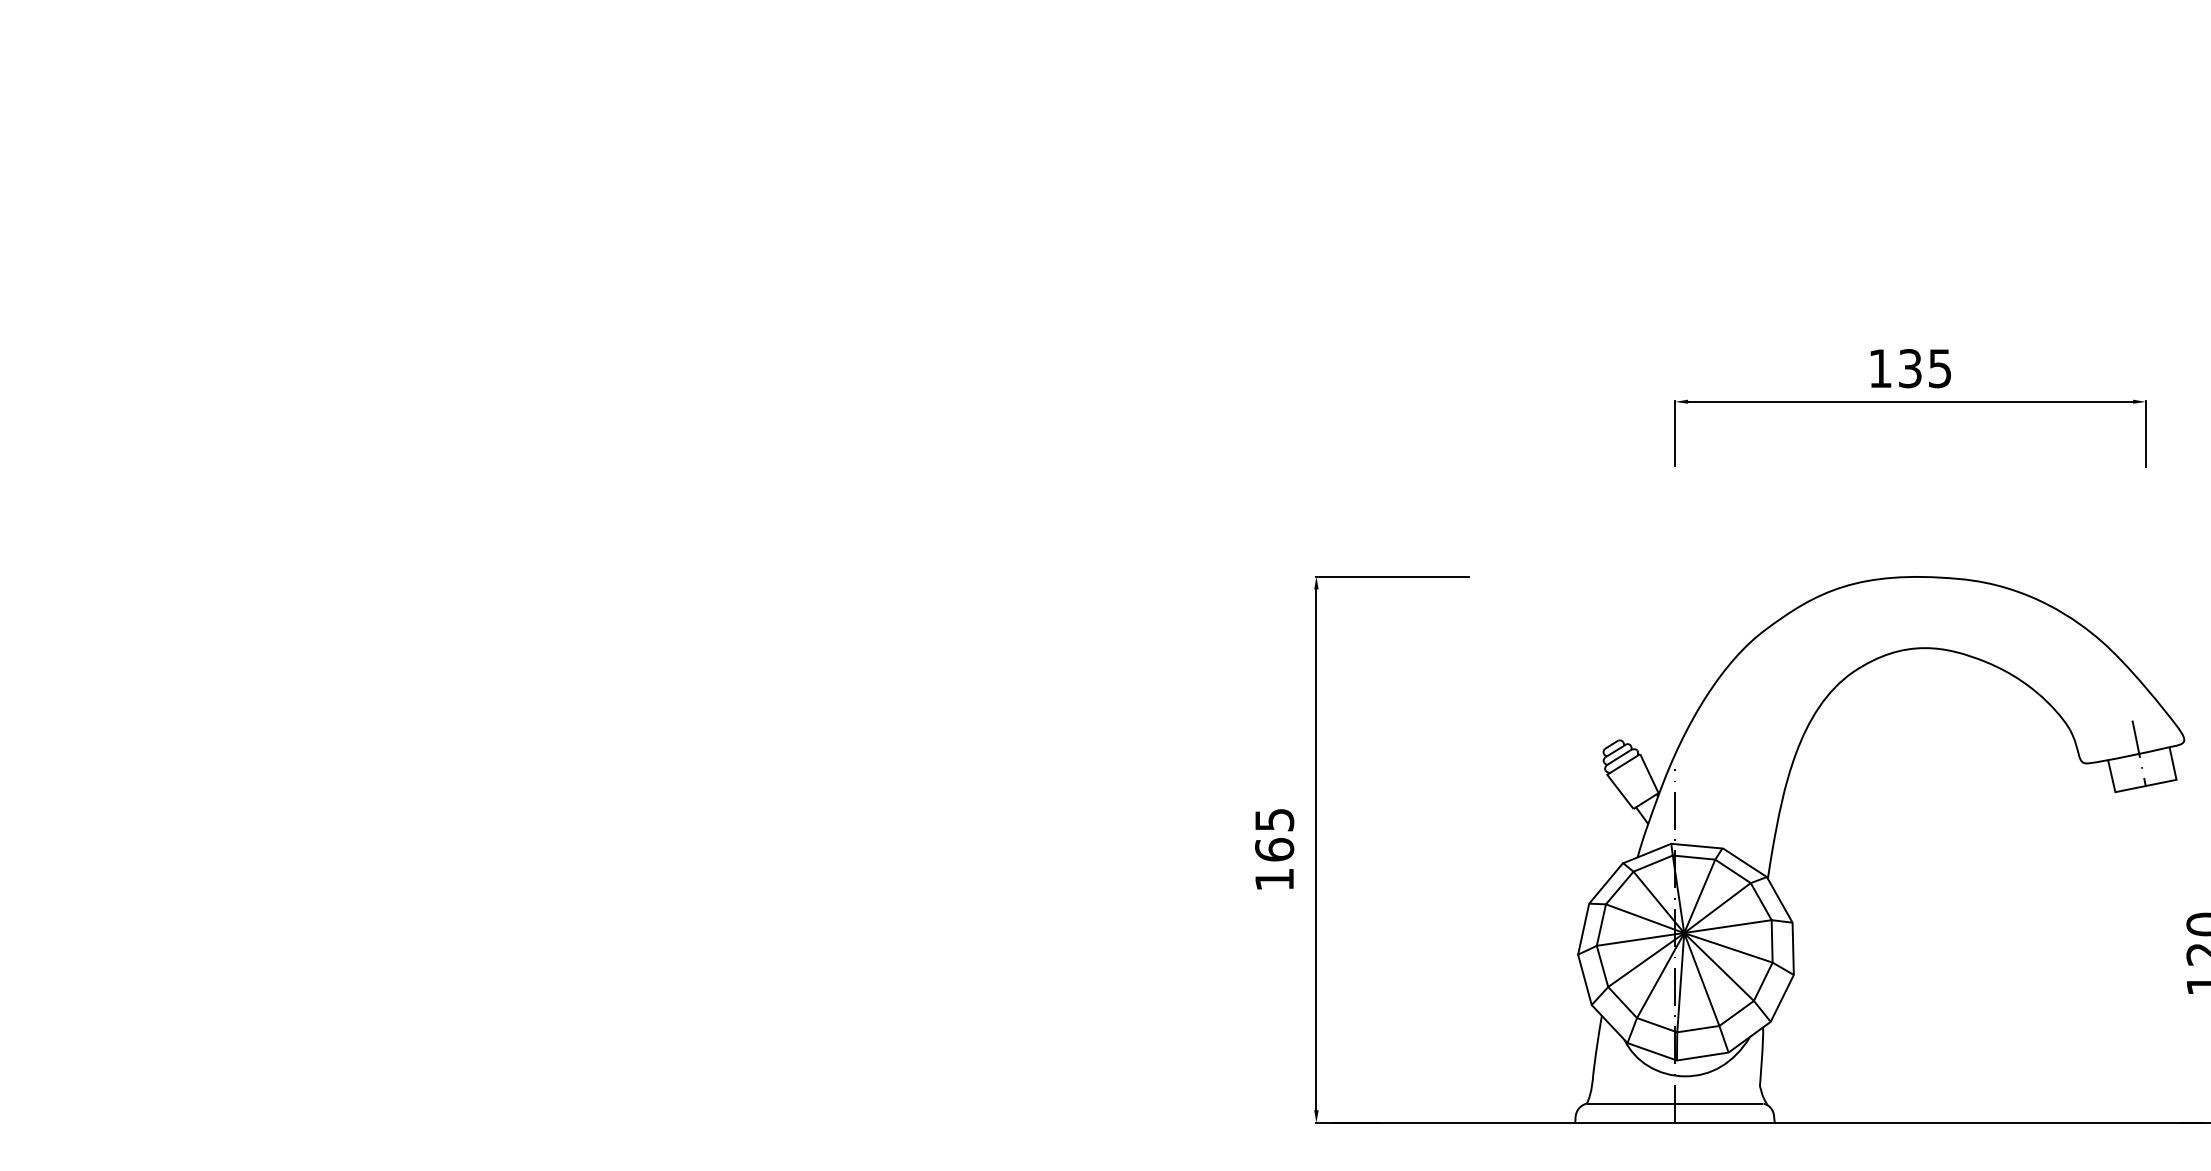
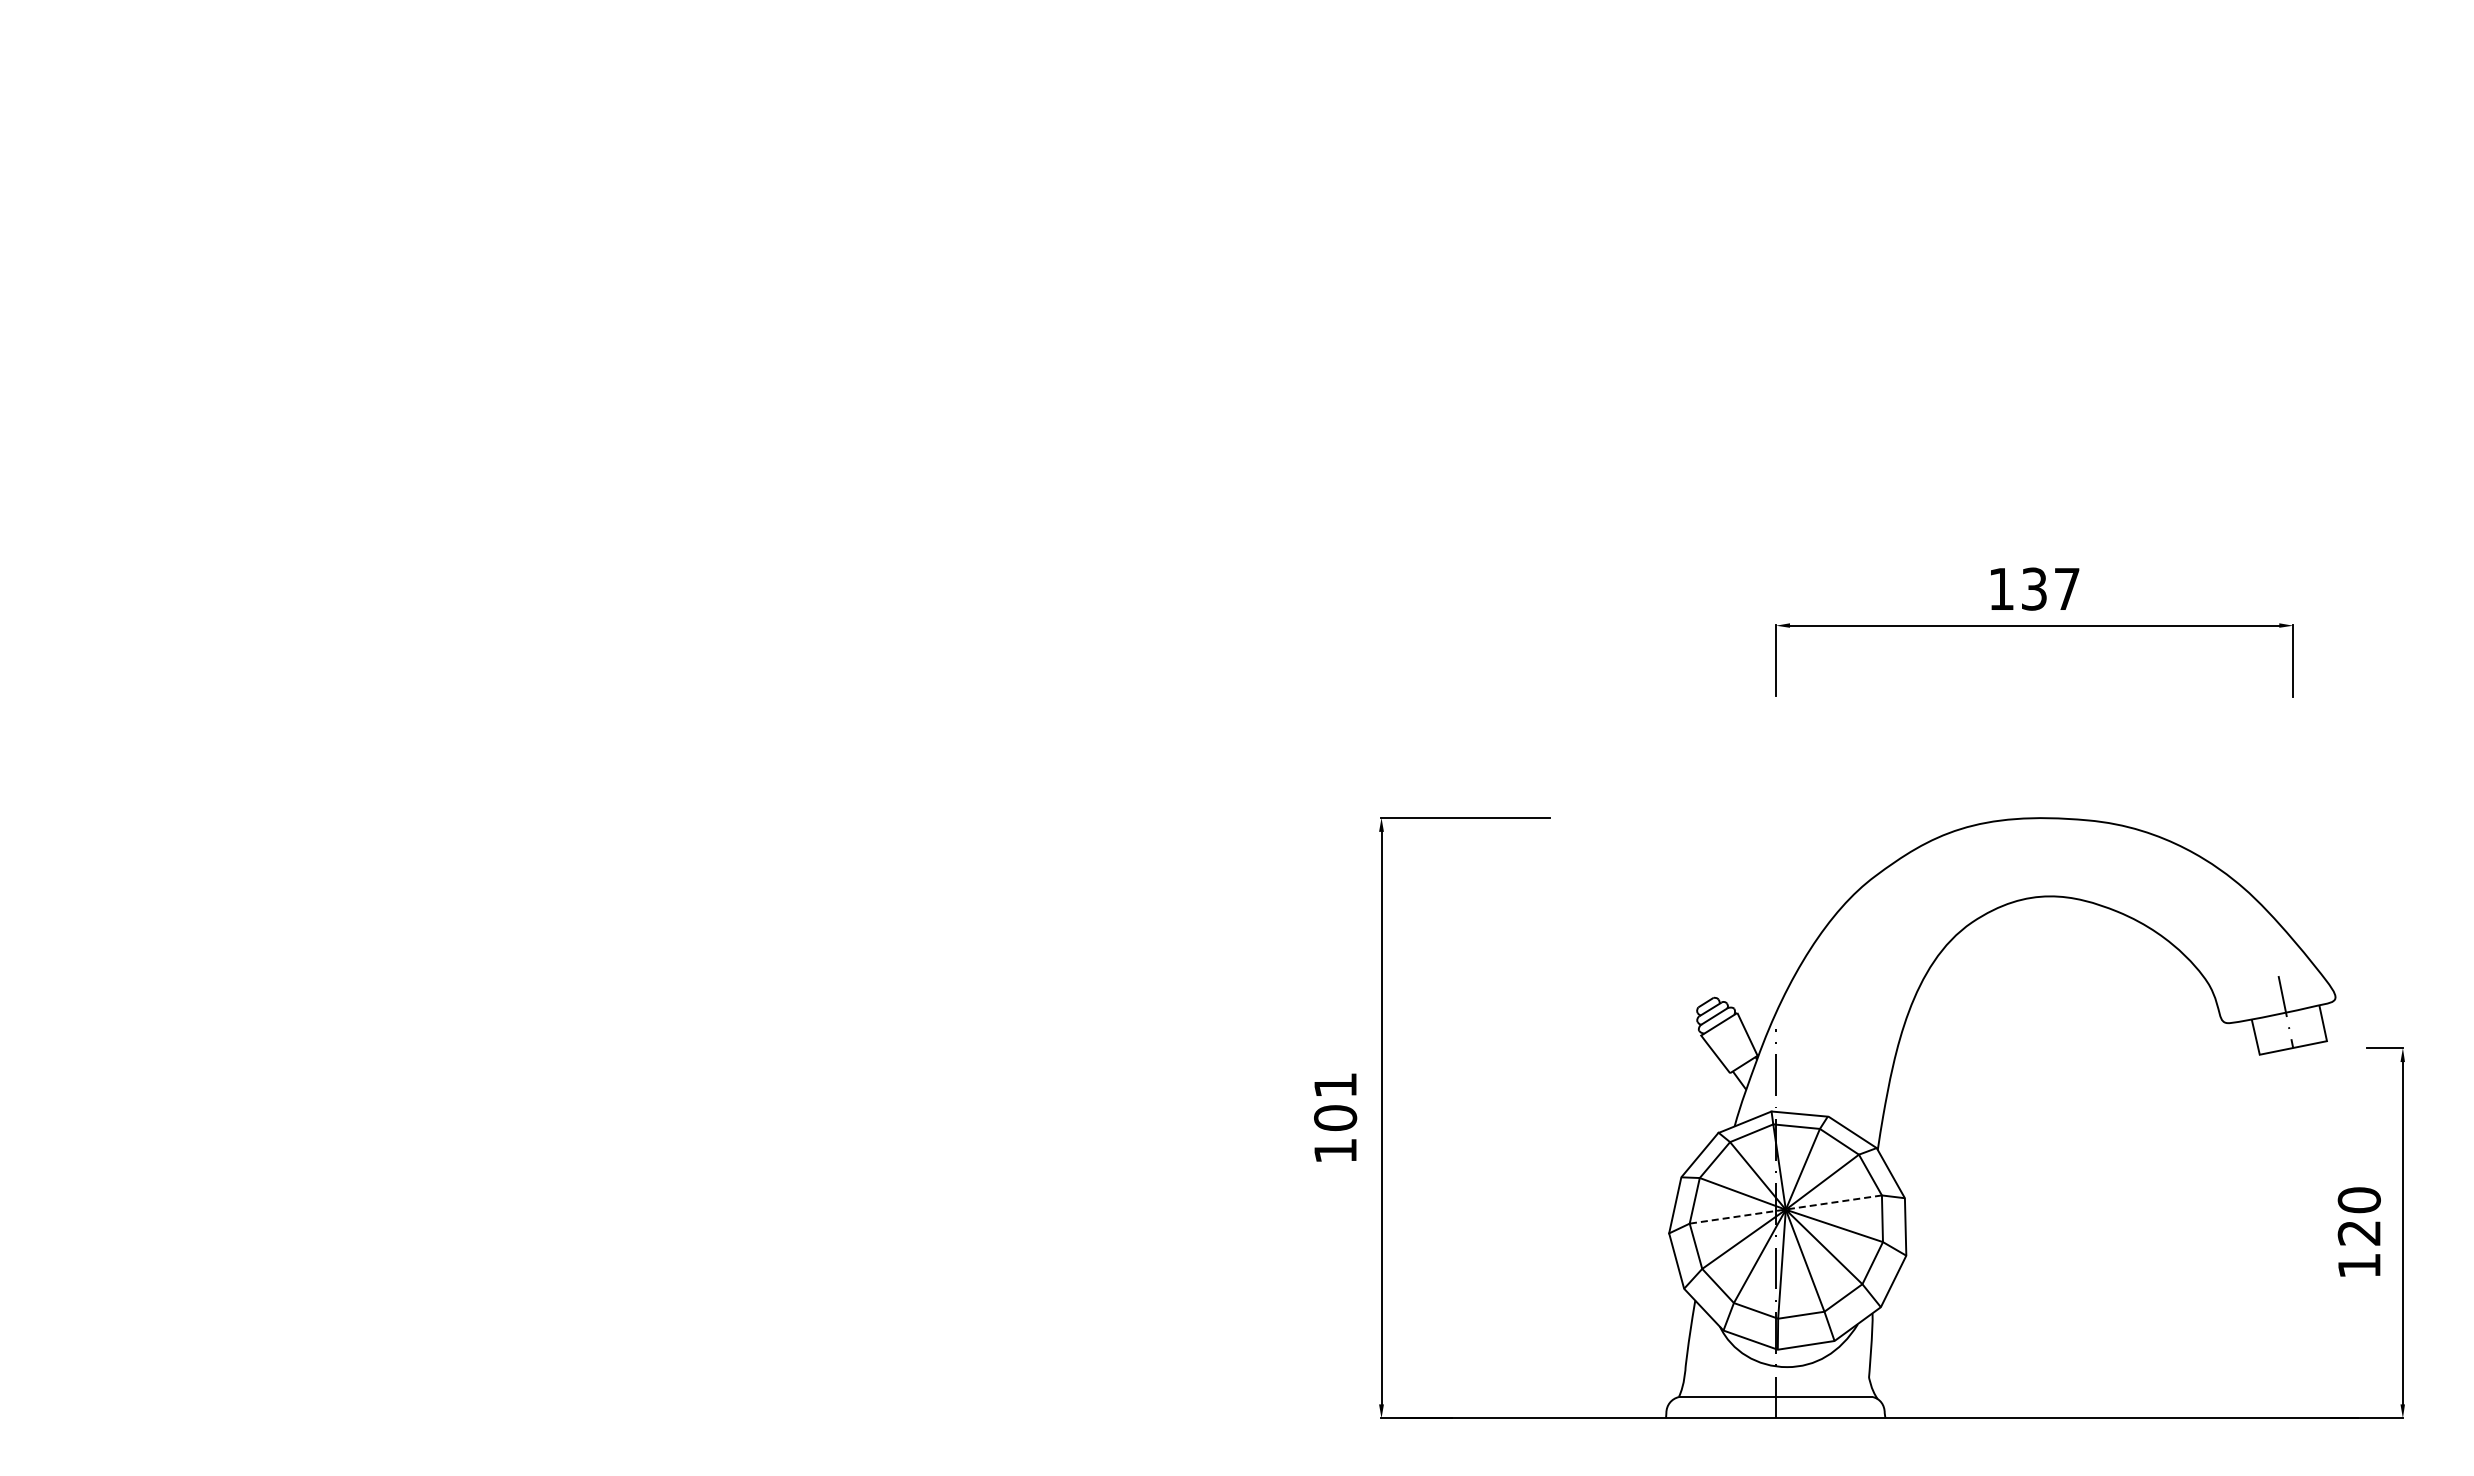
text: (1939, 368) -> (2066, 589), 135 -> 137
text: (1274, 835) -> (1335, 1102), 165 -> 101
line: (1683, 932) -> (1785, 1209), solid -> dashed

